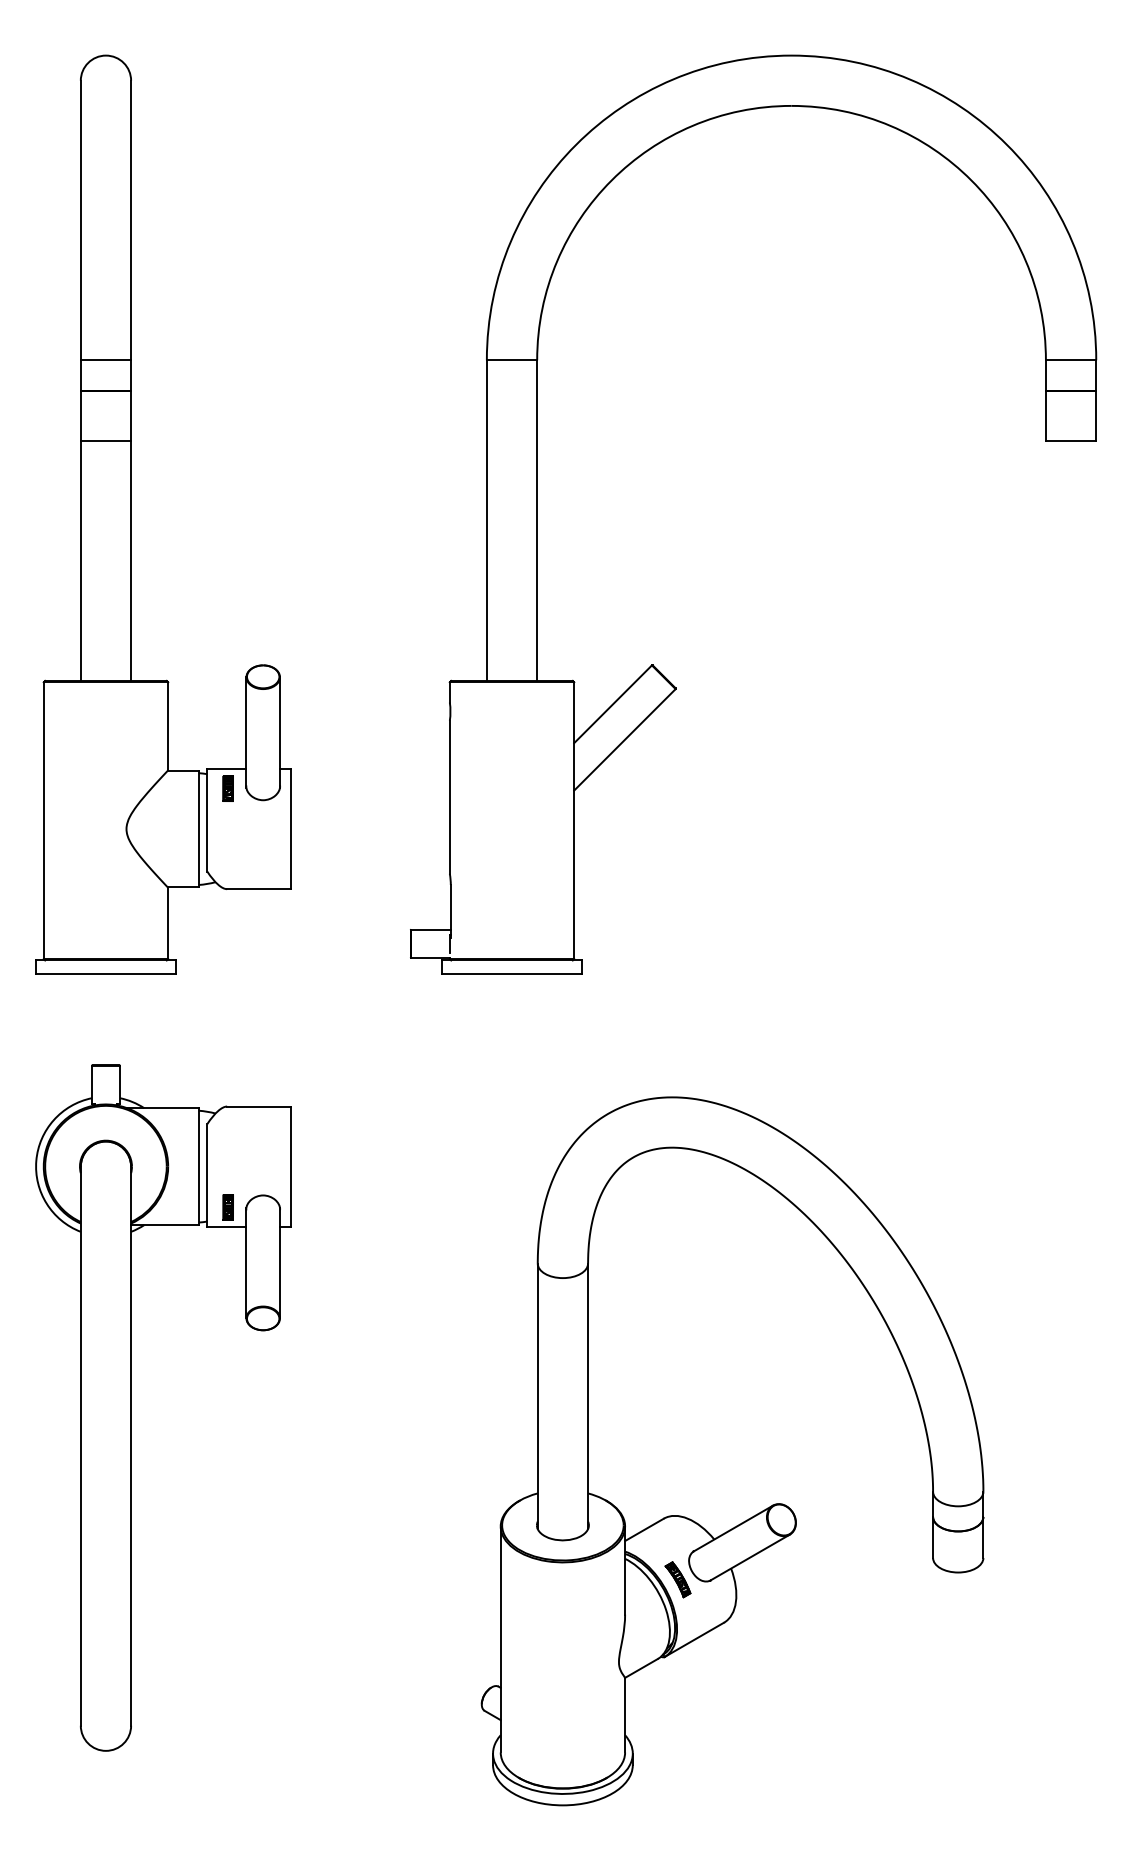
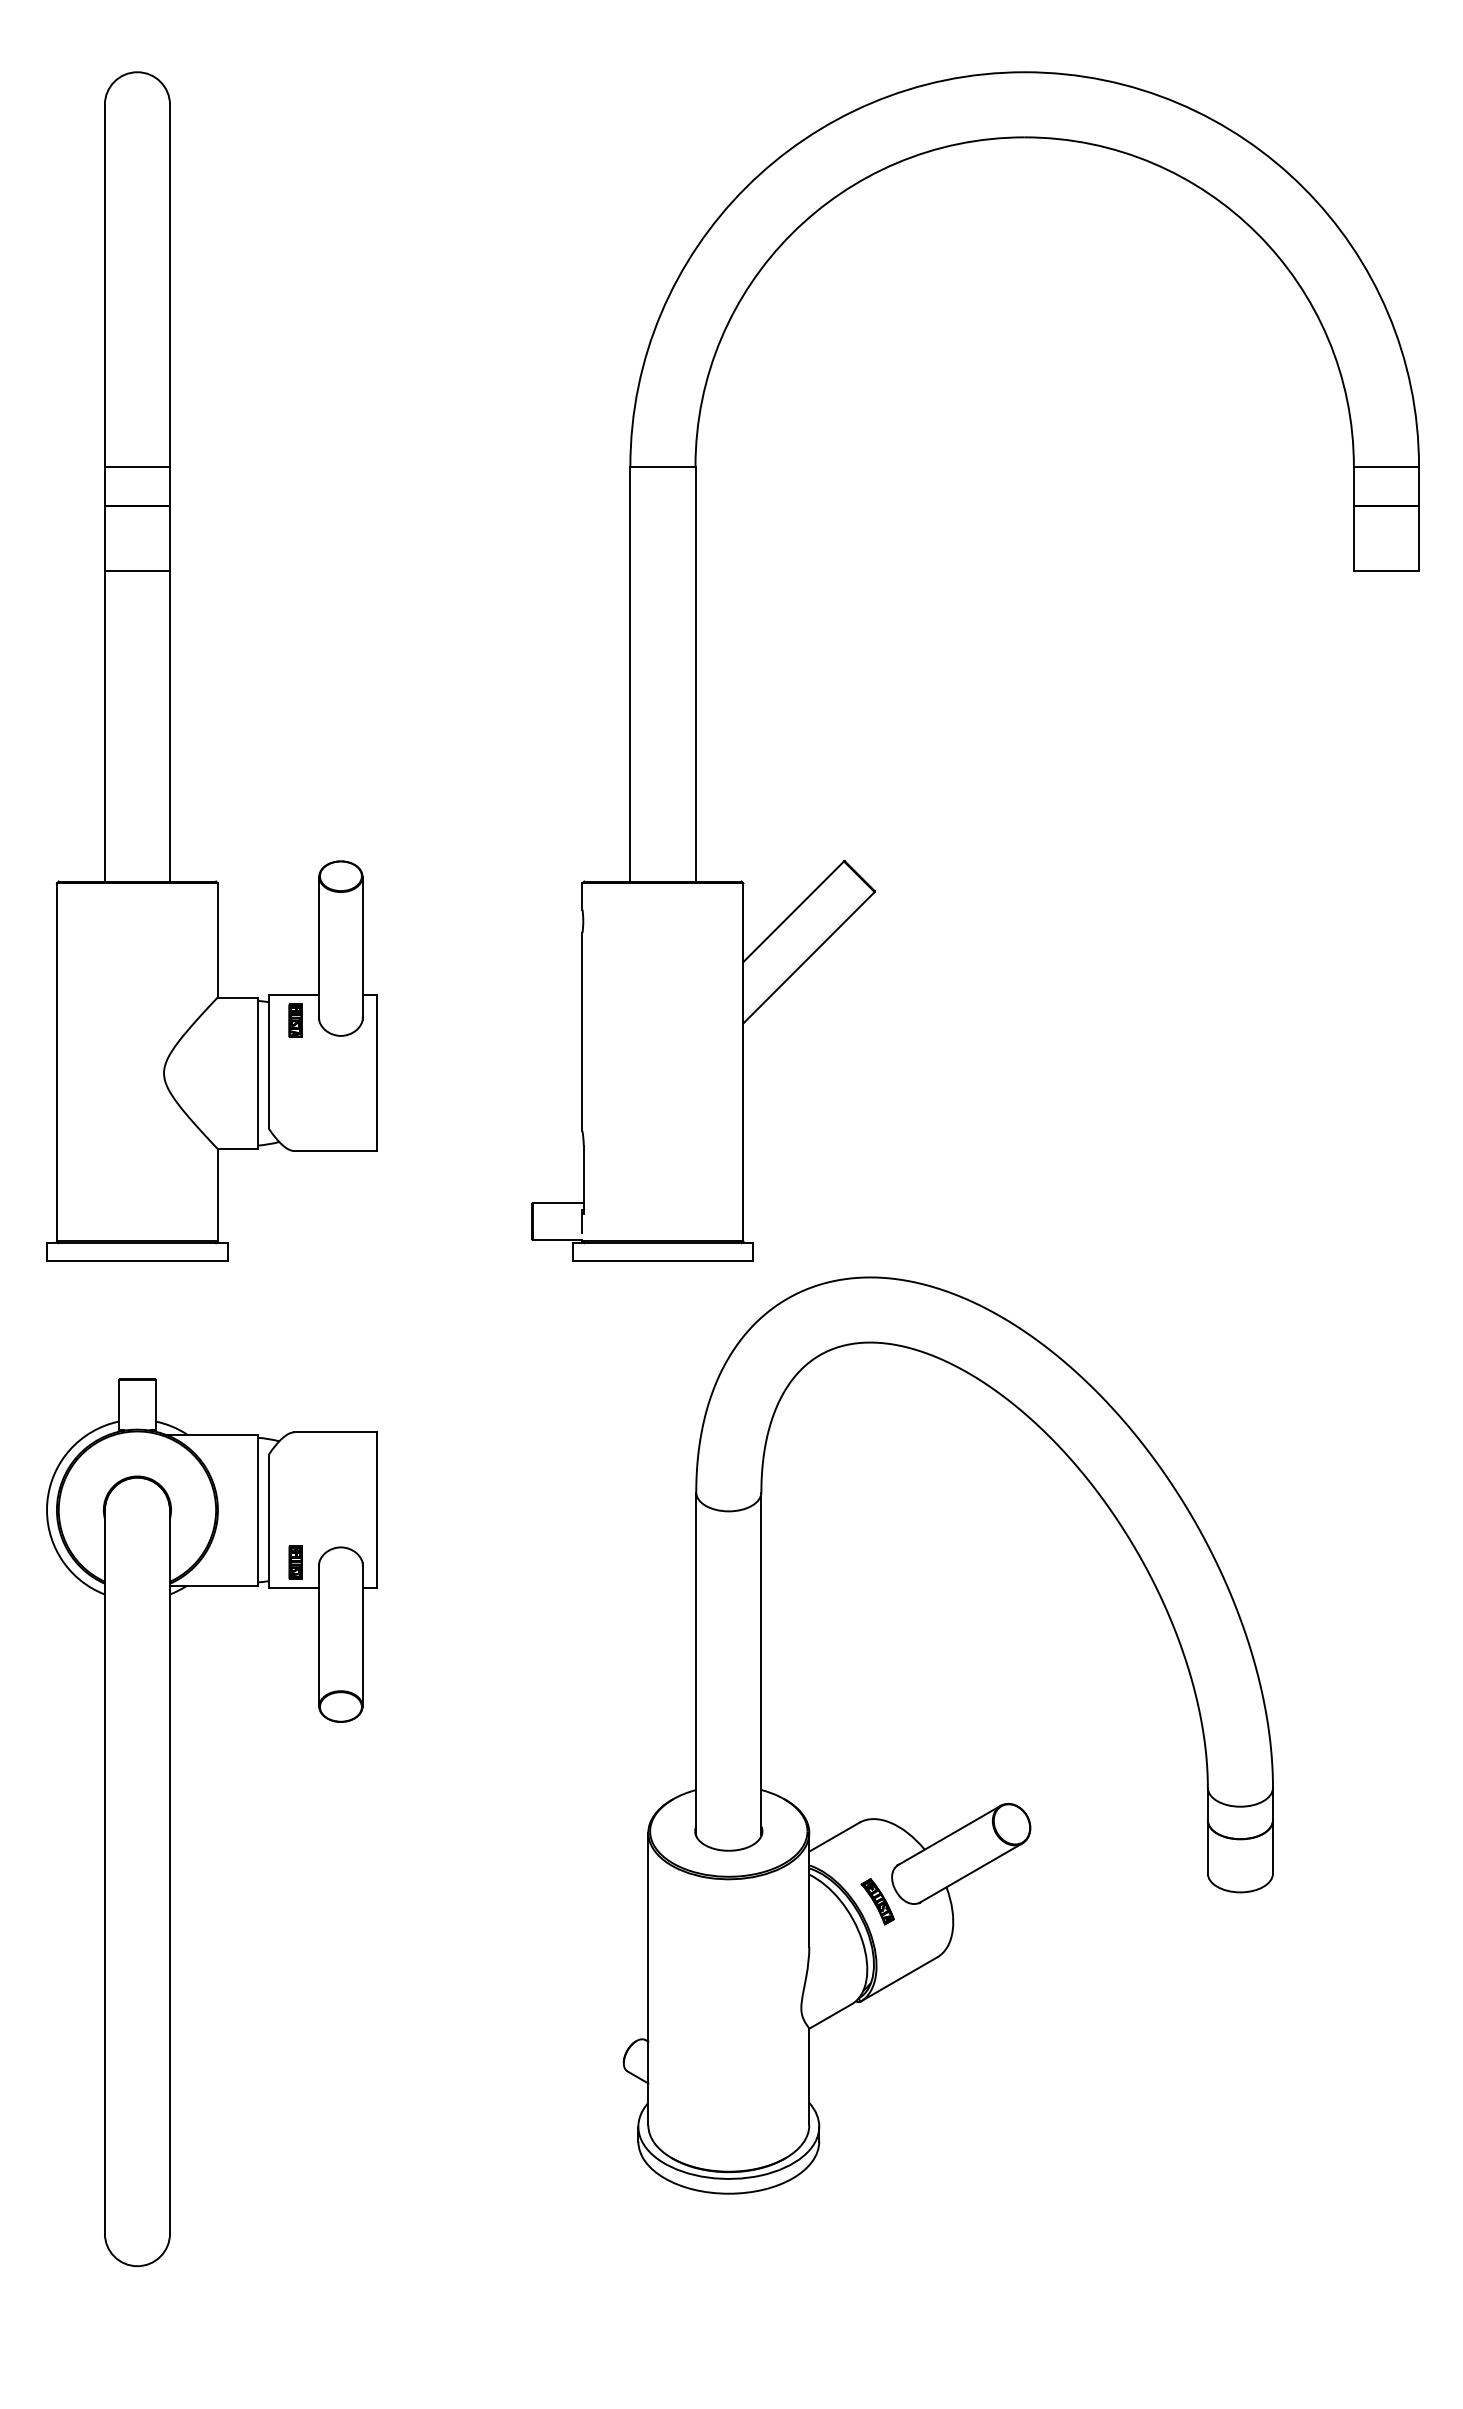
part: (767, 1507) -> (993, 1808), moved

